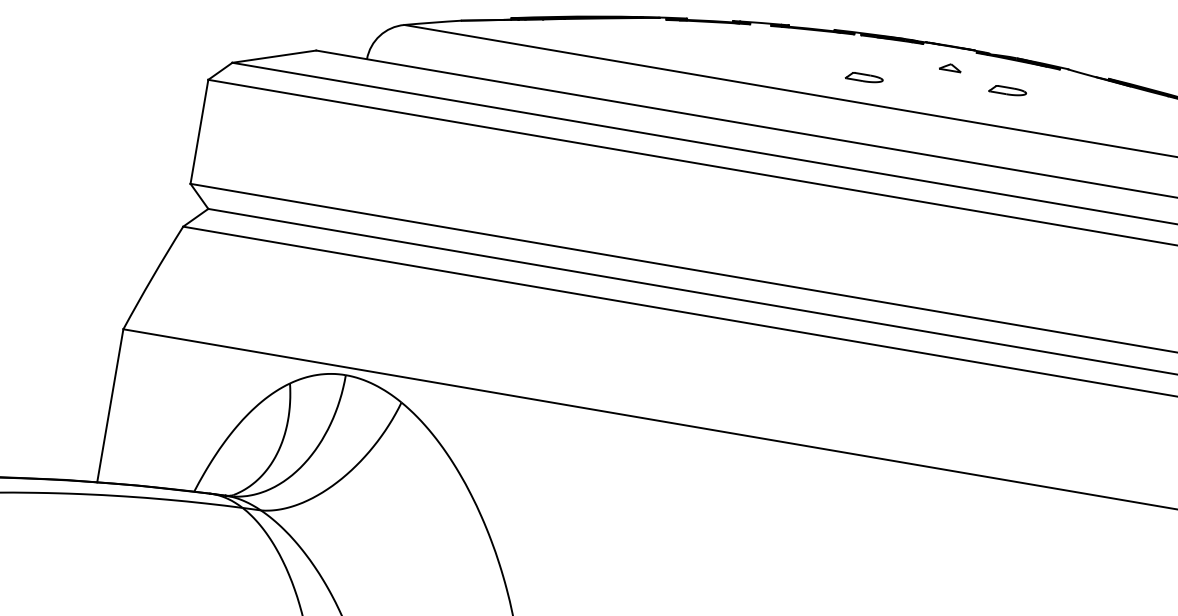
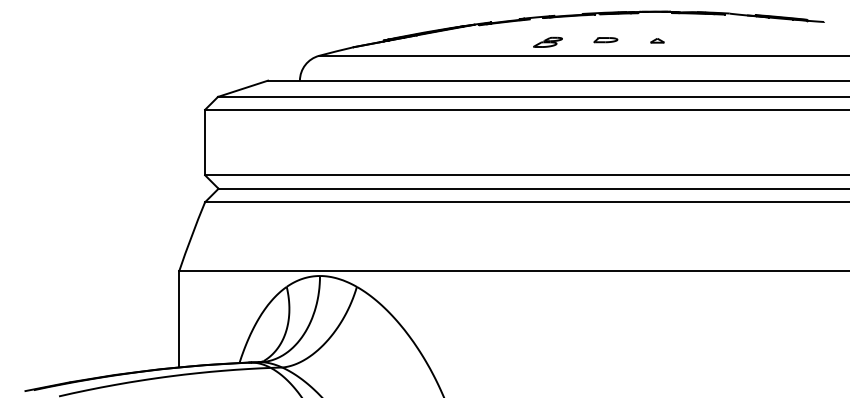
part: (771, 64) -> (547, 41), added
part: (950, 67) -> (657, 40), moved
part: (1007, 91) -> (694, 33), removed

